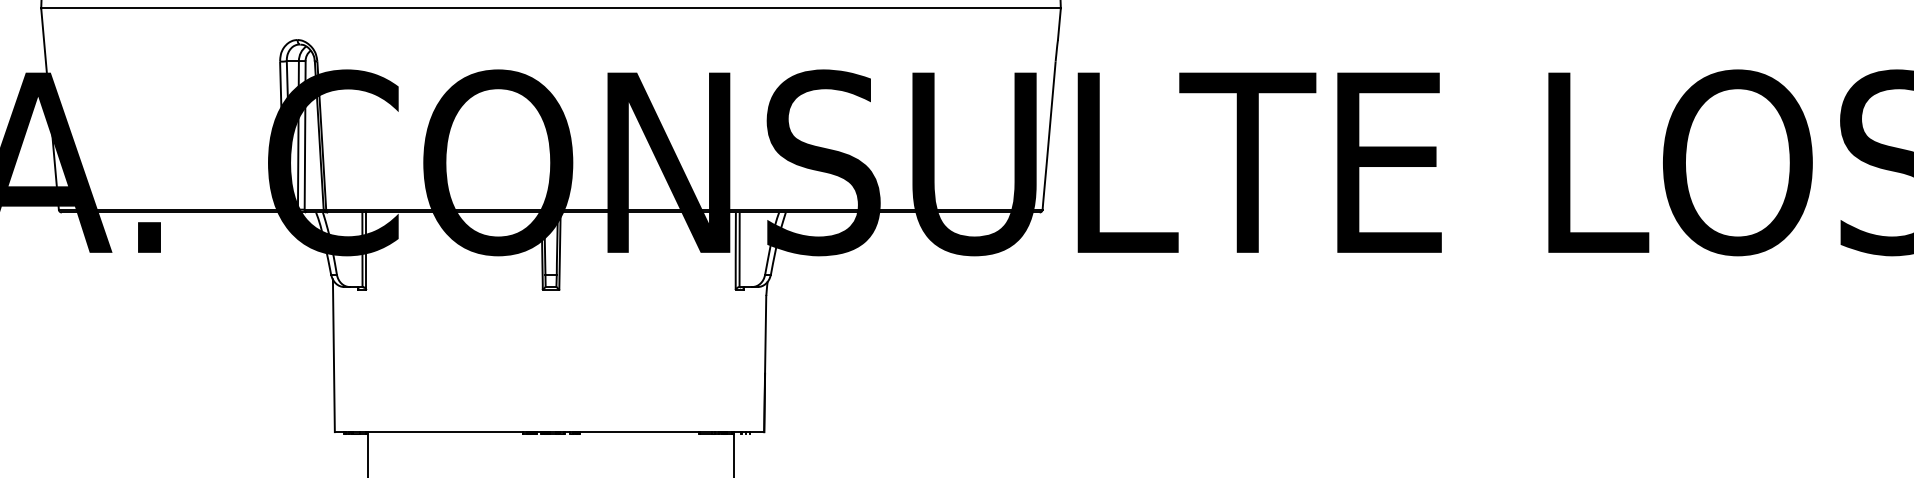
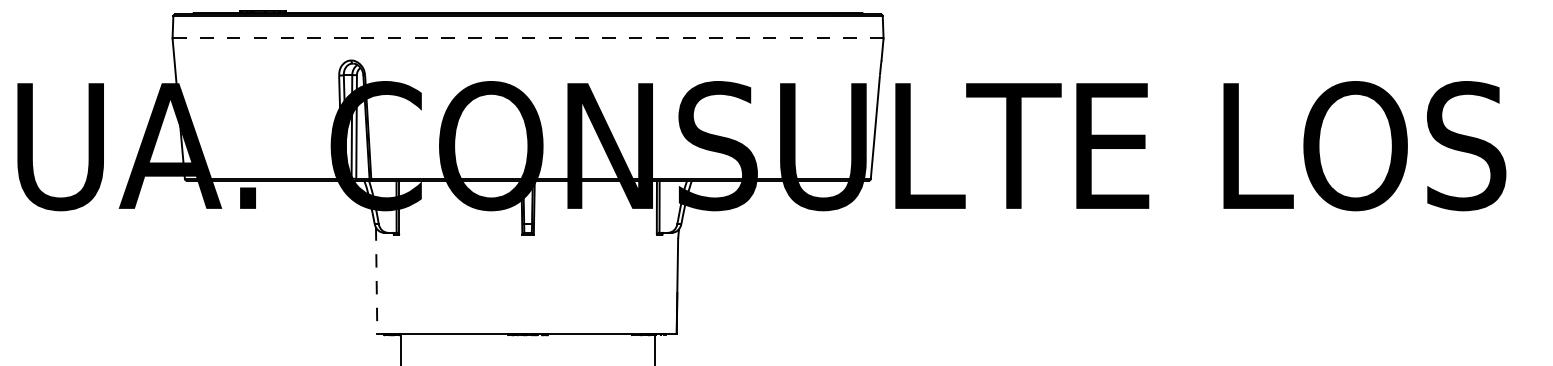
line: (550, 8) -> (527, 38), solid -> dashed
line: (333, 356) -> (376, 281), solid -> dashed

